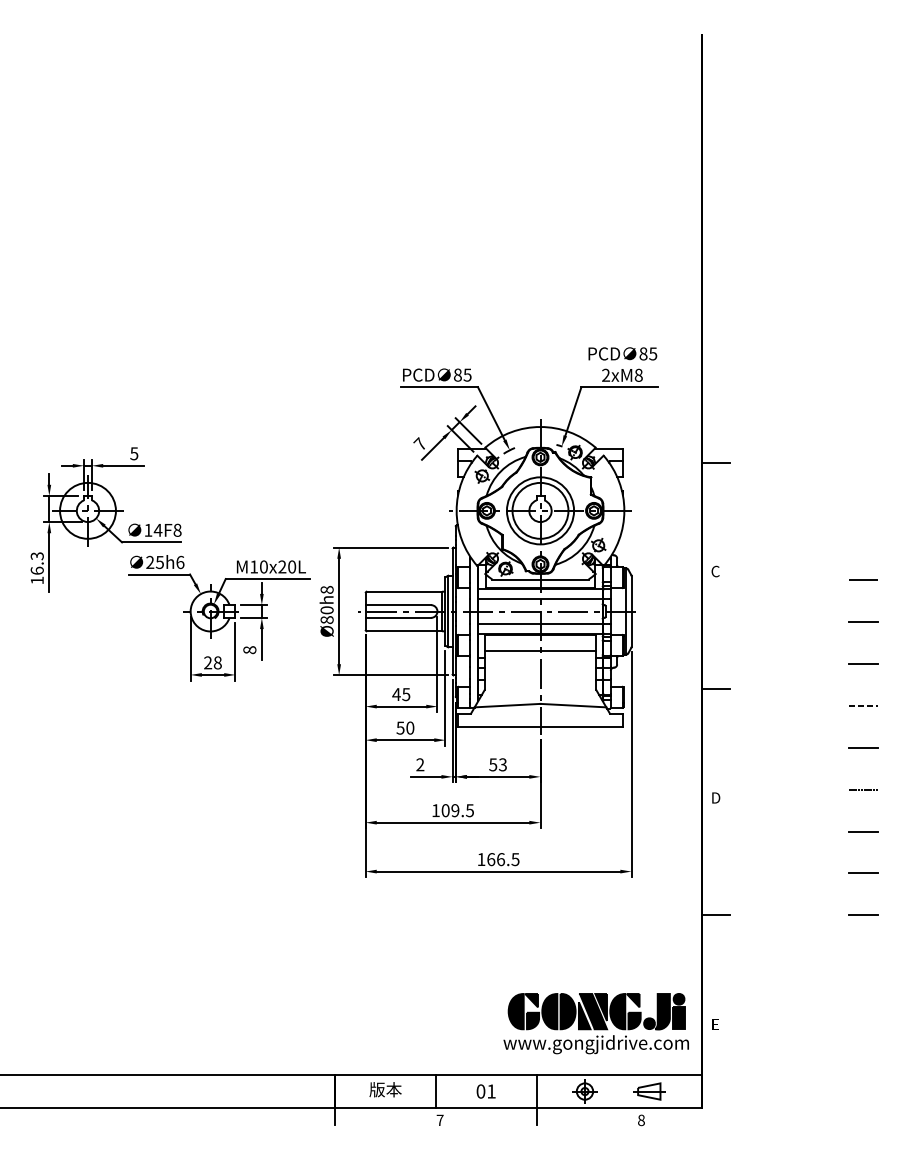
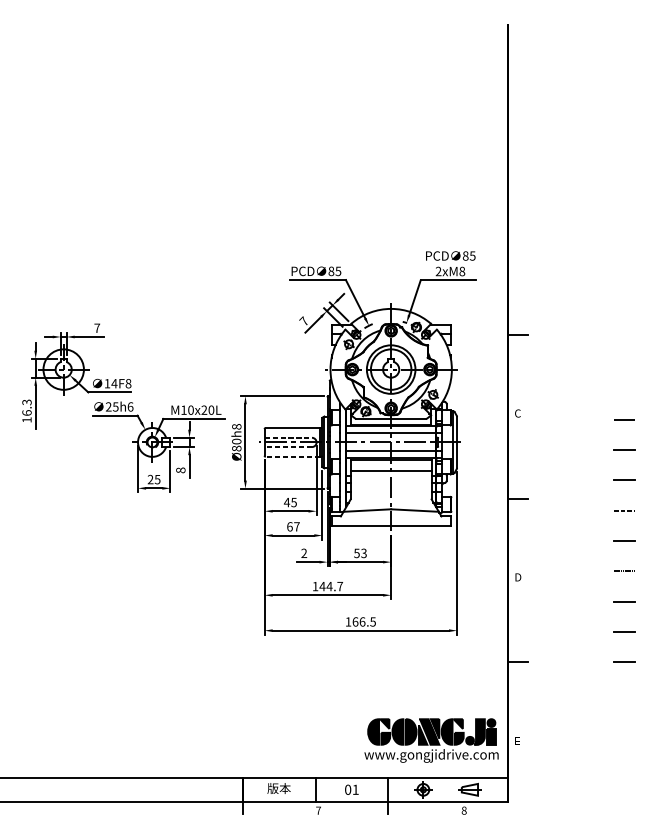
text: (134, 453) -> (97, 328), 5 -> 7
line: (398, 605) -> (288, 438), solid -> dashed
line: (398, 617) -> (288, 446), solid -> dashed
line: (404, 631) -> (292, 456), solid -> dashed
text: (217, 662) -> (157, 479), 28 -> 25
text: (405, 727) -> (293, 526), 50 -> 67
text: (457, 810) -> (331, 586), 109.5 -> 144.7

